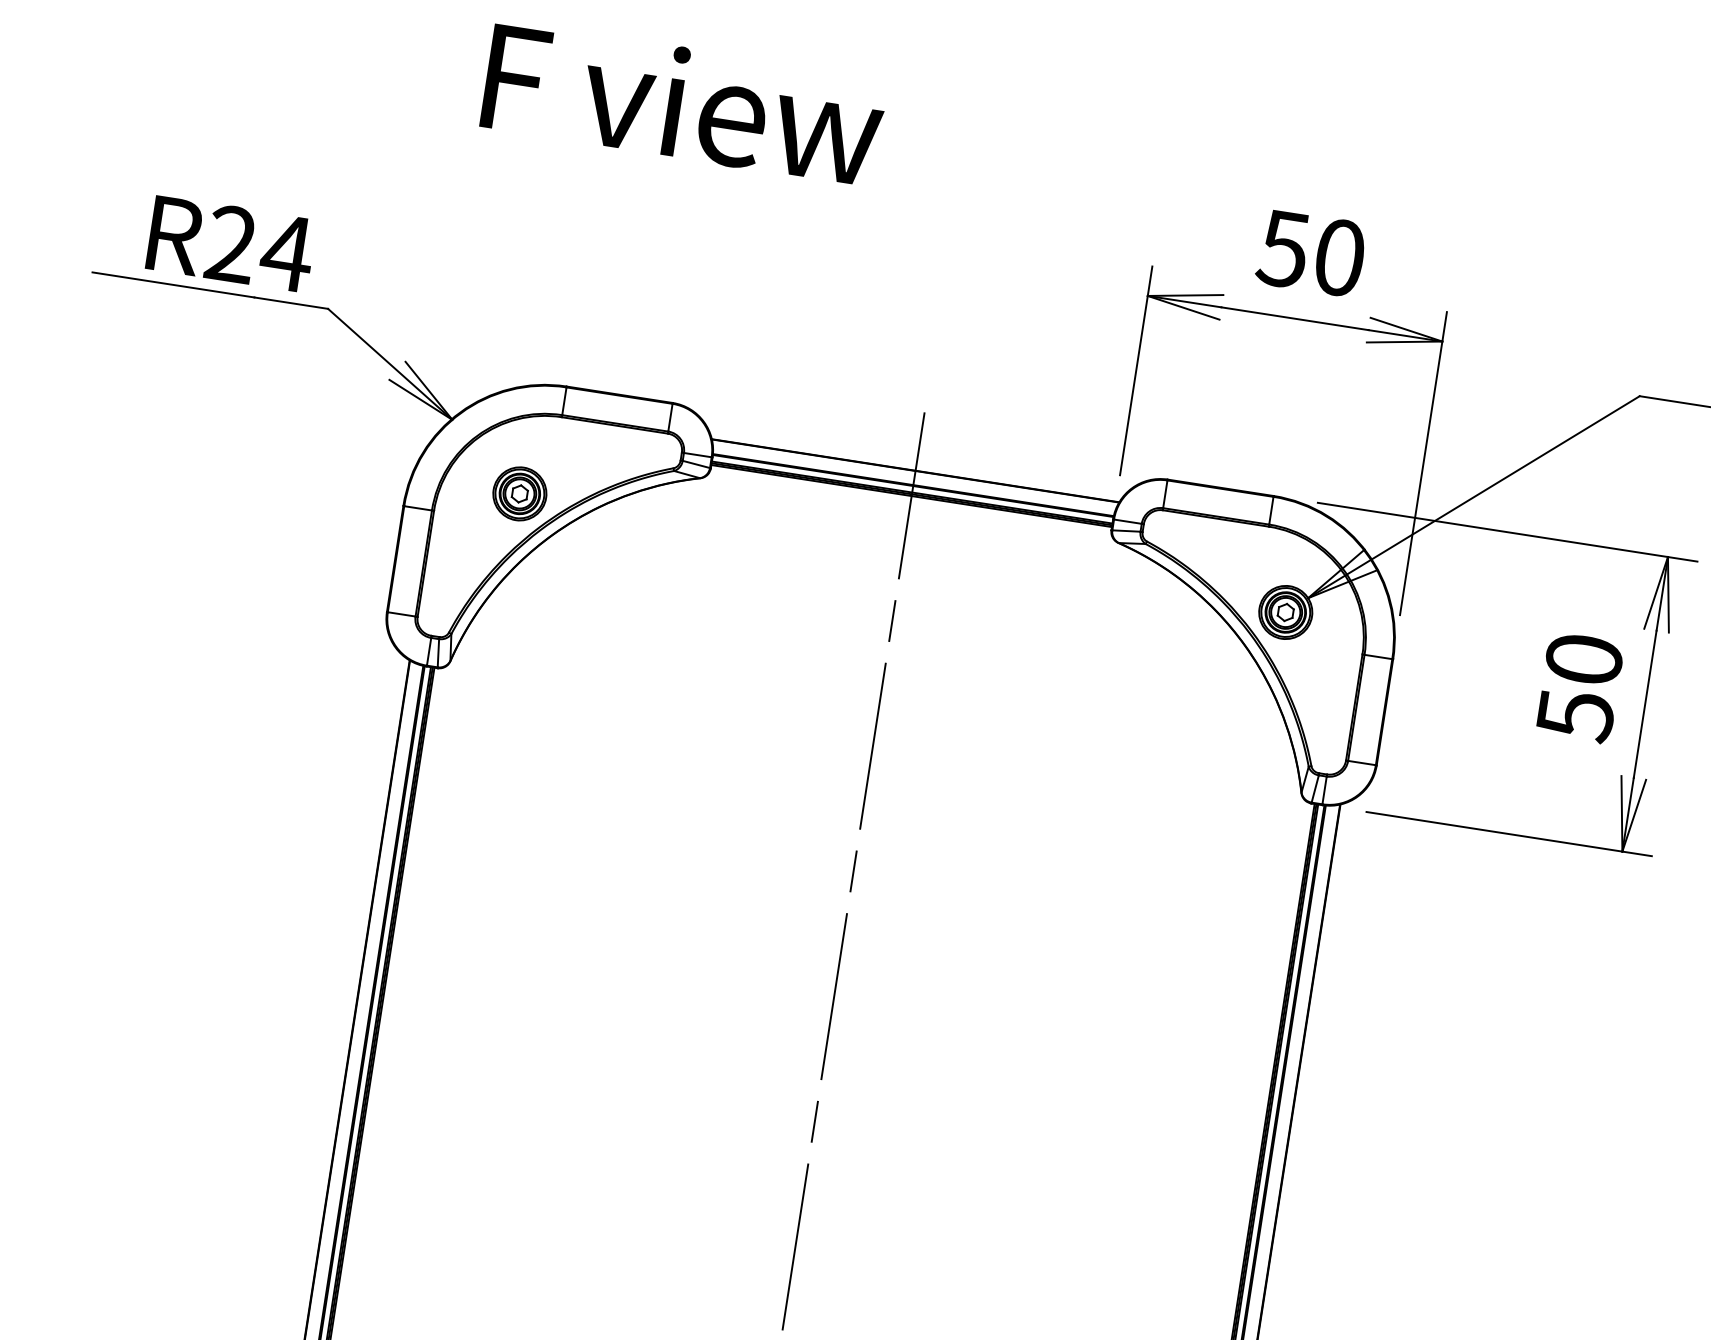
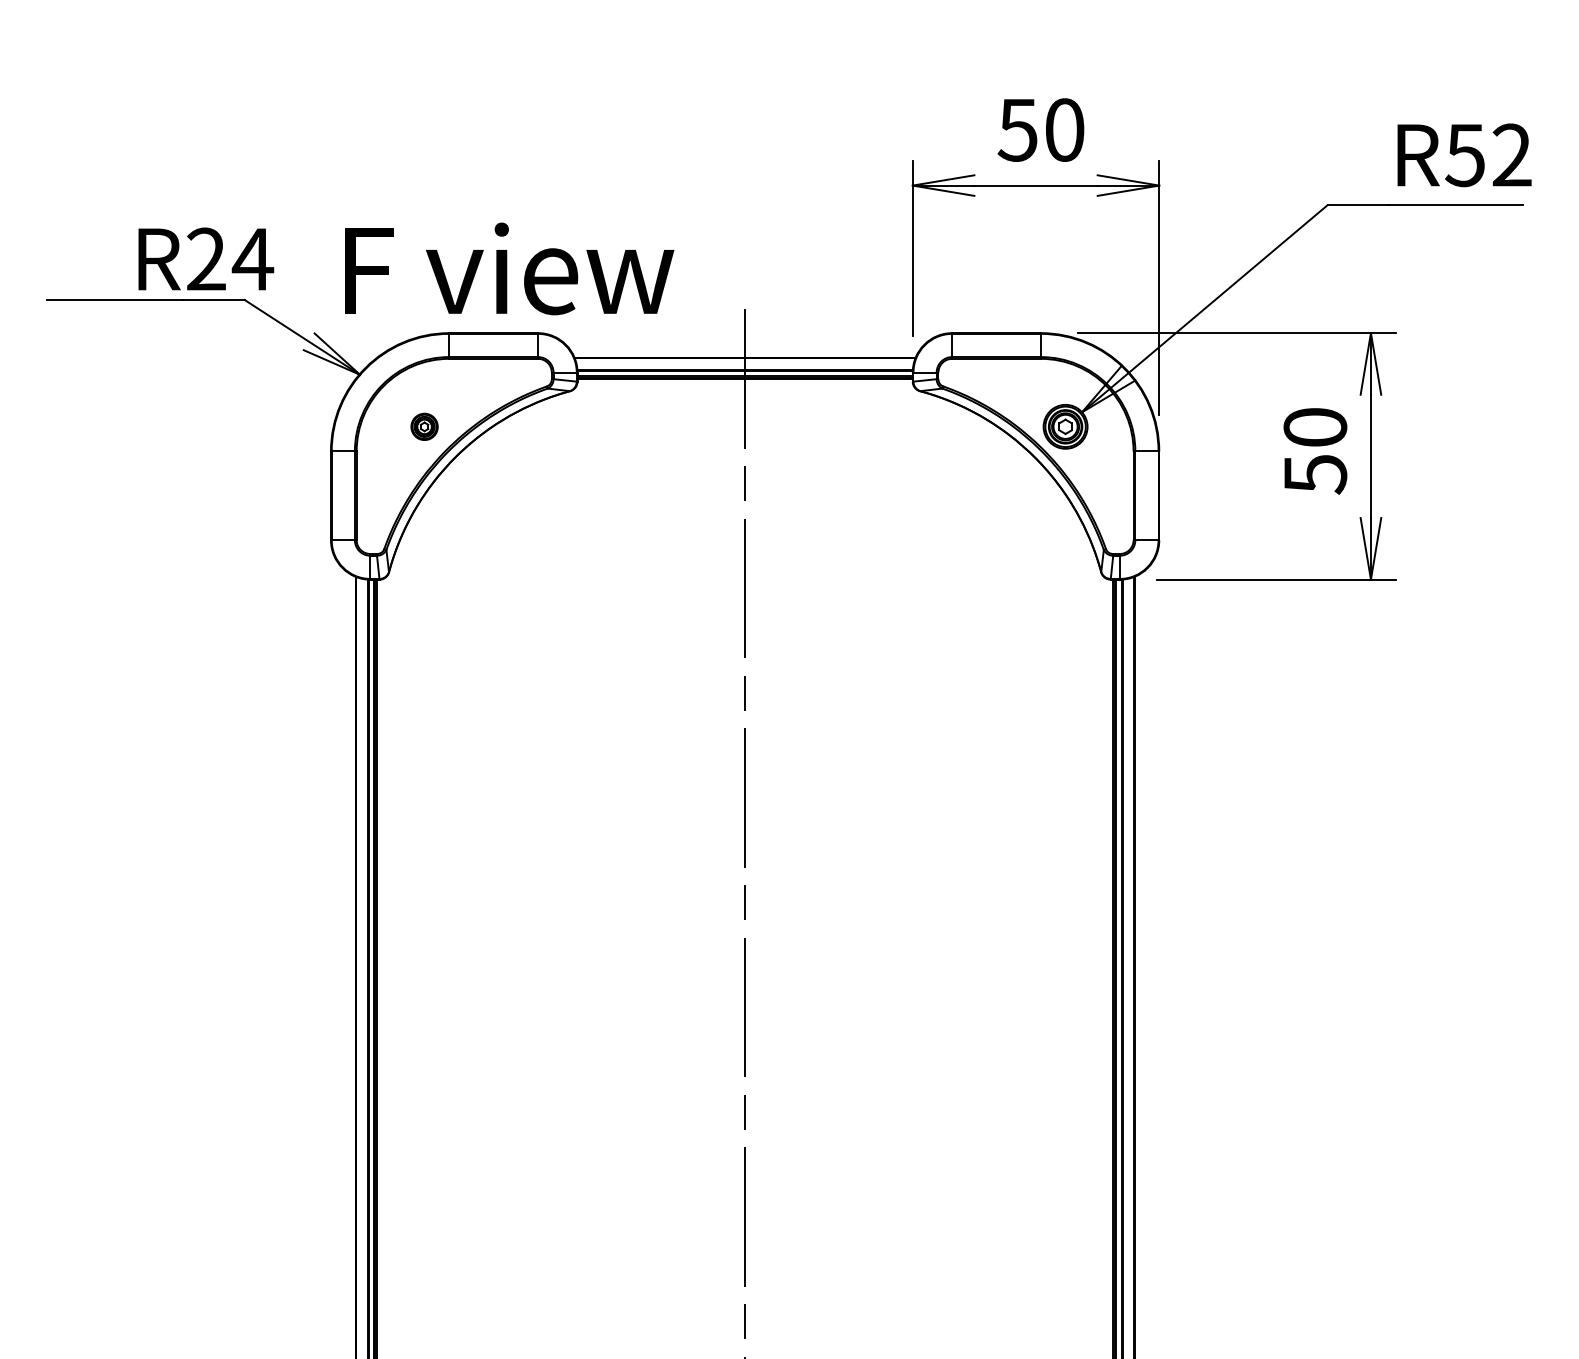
text: (684, 102) -> (509, 268), moved
text: (231, 243) -> (206, 258), moved
part: (519, 493) -> (424, 426), size x0.6

